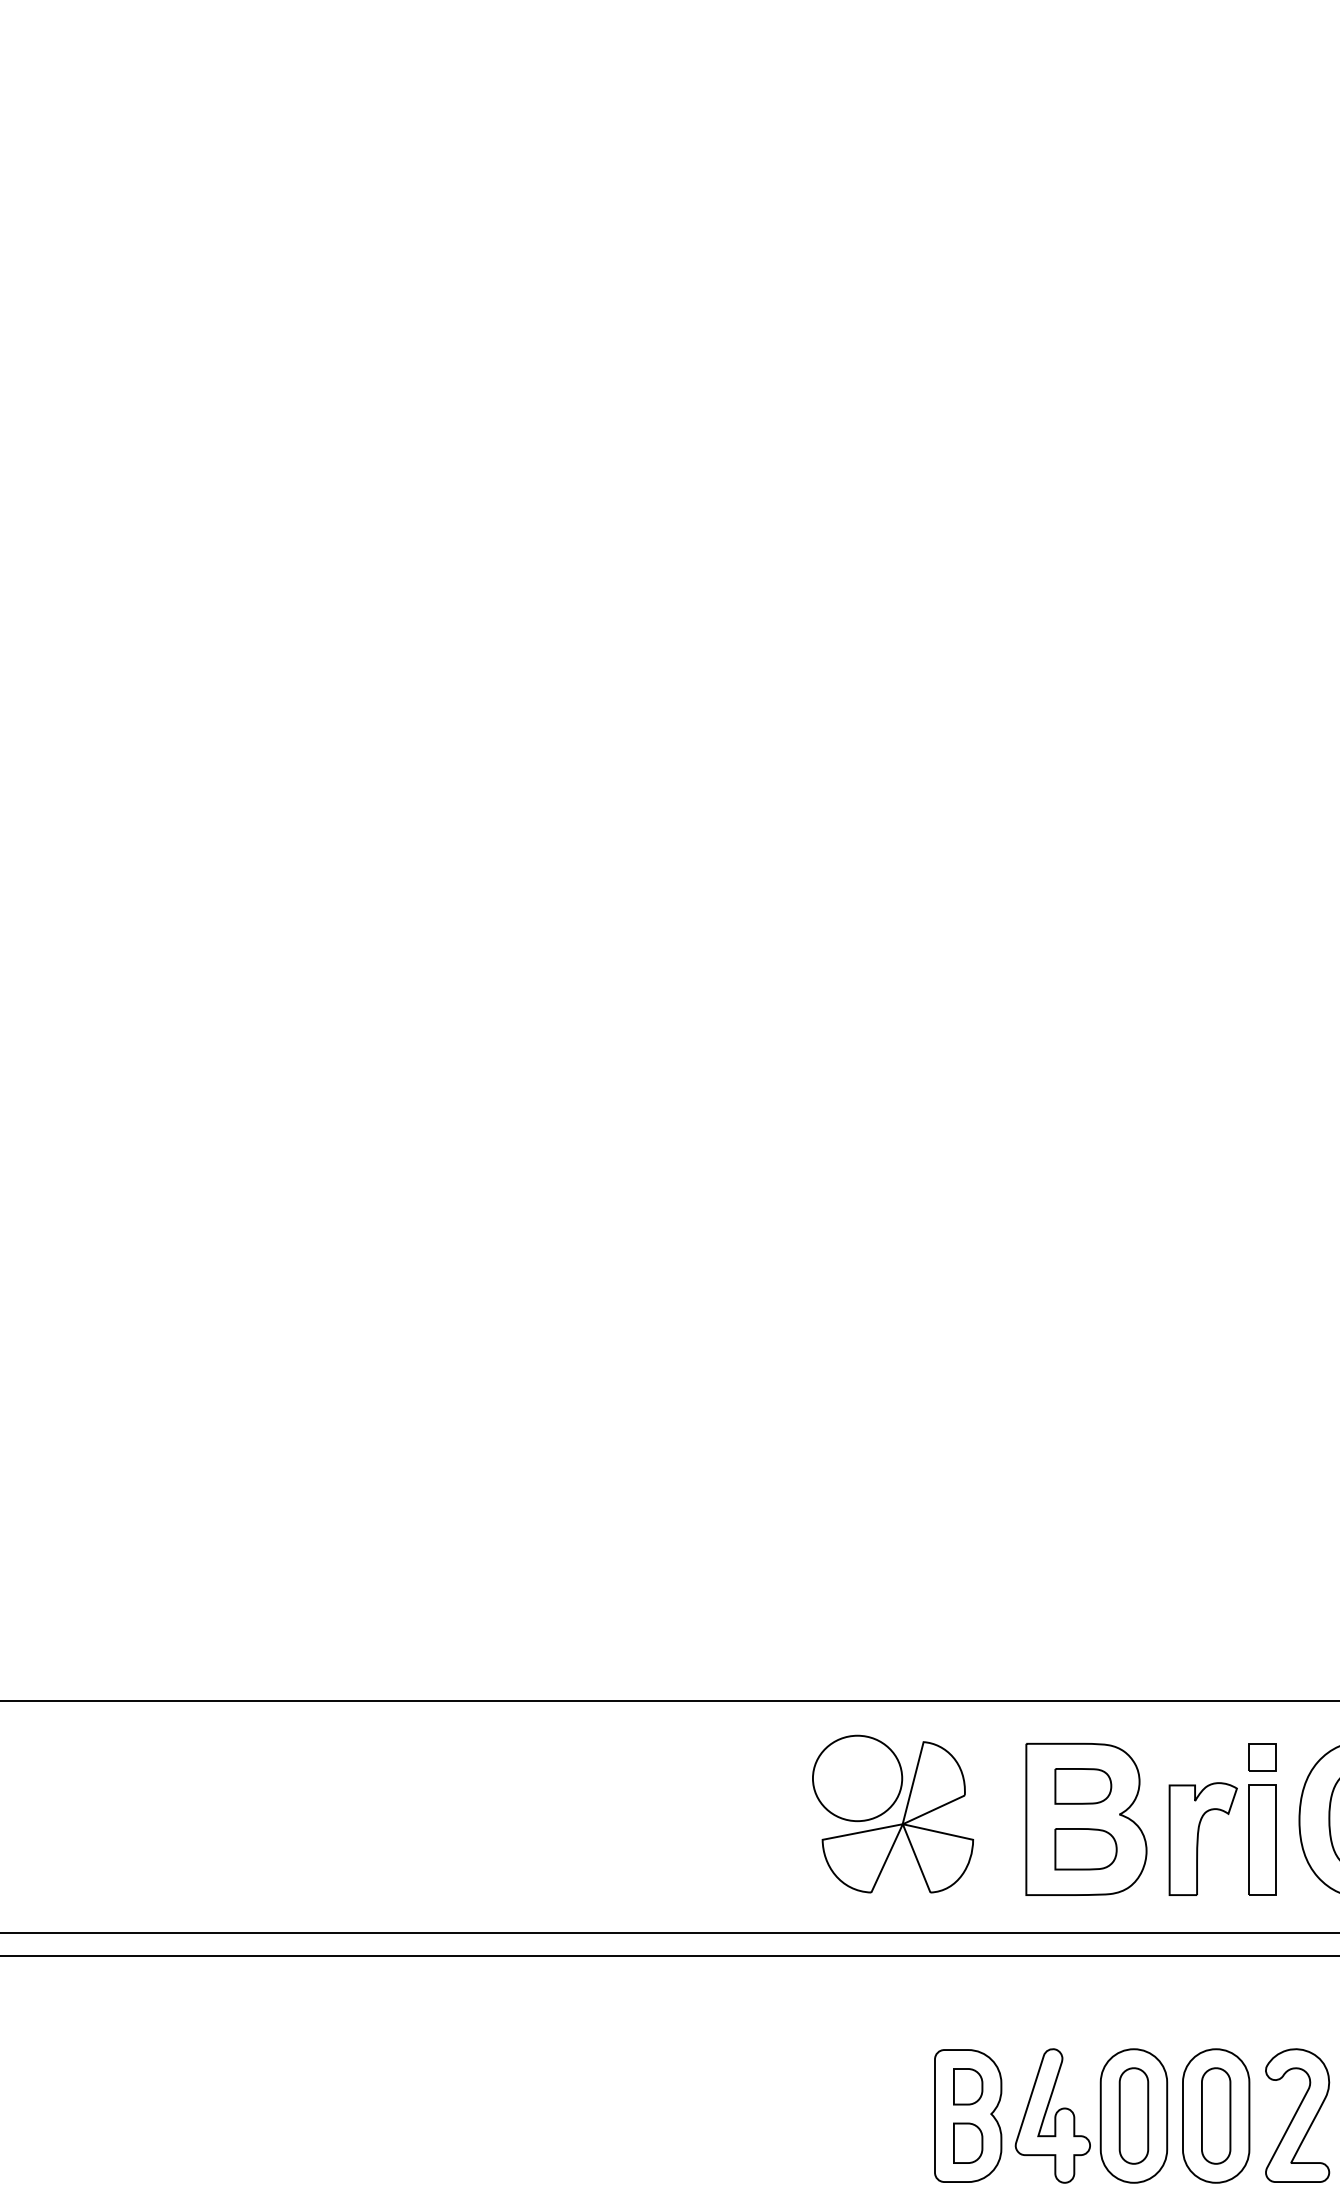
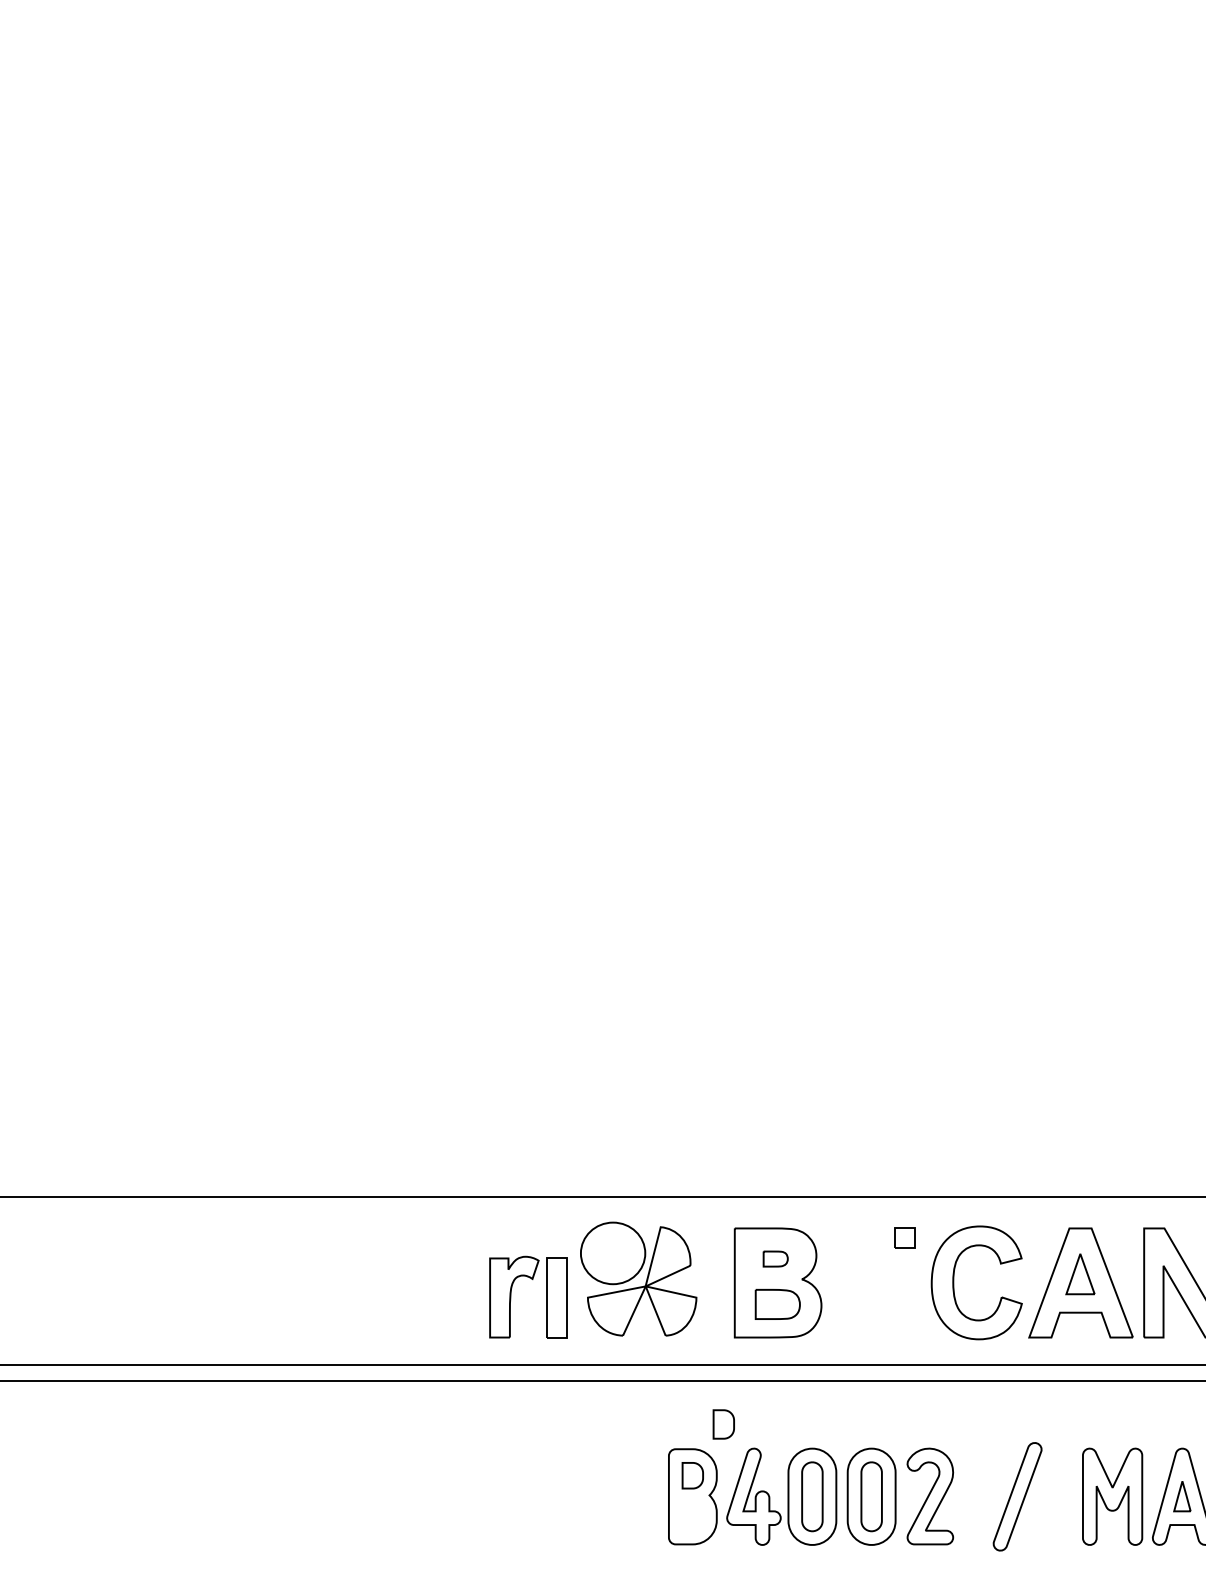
part: (1082, 1785) -> (775, 1258), size x0.6
part: (1199, 1838) -> (511, 1296), moved
part: (967, 2143) -> (723, 1424), moved

